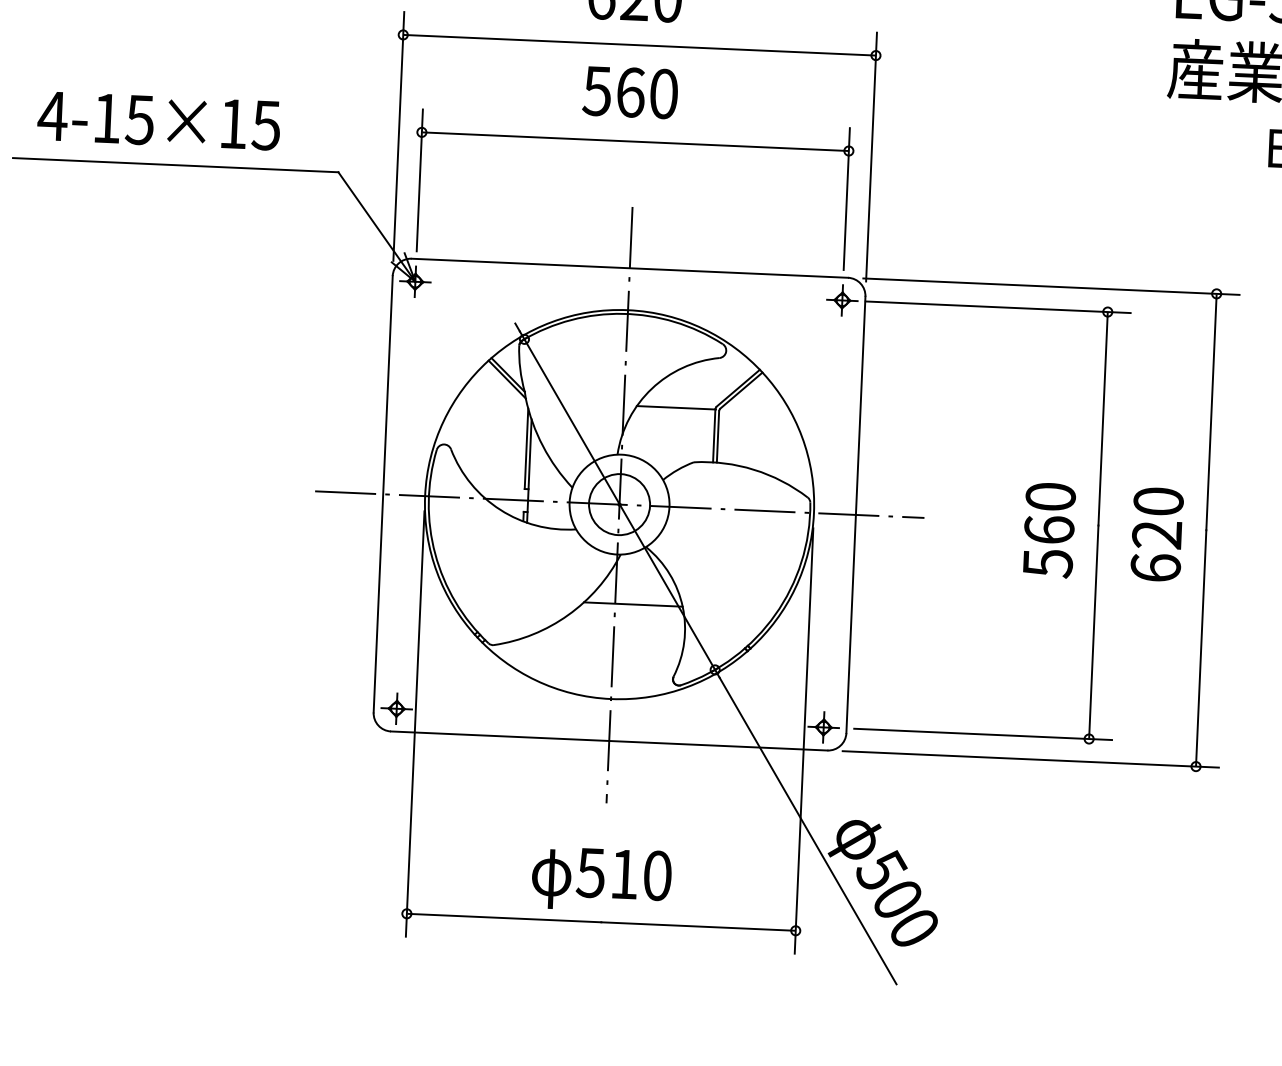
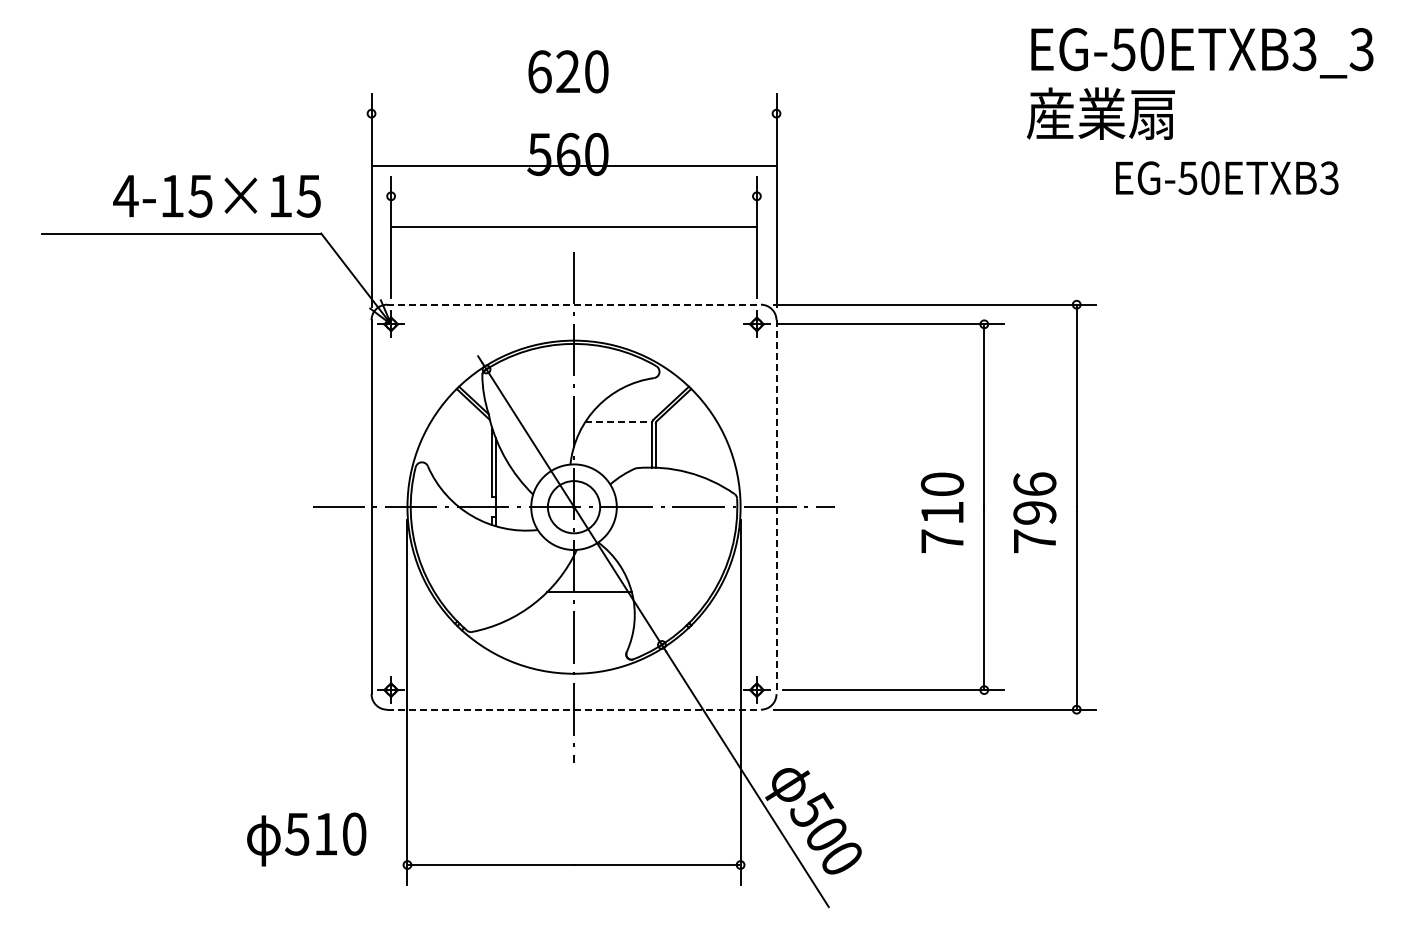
line: (638, 45) -> (573, 165), moved
text: (158, 121) -> (216, 196), moved
line: (634, 141) -> (573, 227), moved
line: (630, 268) -> (574, 304), solid -> dashed
line: (676, 408) -> (619, 422), solid -> dashed
line: (855, 515) -> (776, 507), solid -> dashed
text: (1156, 534) -> (1034, 512), 620 -> 796
text: (1048, 545) -> (942, 526), 560 -> 710
line: (609, 740) -> (574, 709), solid -> dashed
text: (601, 879) -> (306, 839), moved

